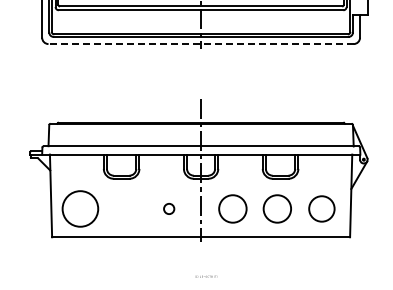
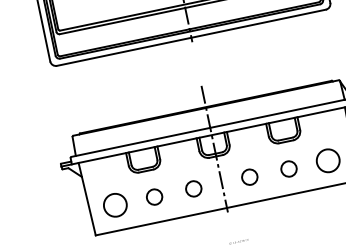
line: (201, 44) -> (191, 38), dashed -> solid
circle: (79, 208) -> (114, 205), size x0.71
circle: (124, 208) -> (154, 196), added
circle: (168, 208) -> (192, 188), size x1.67
circle: (232, 208) -> (249, 176), size x0.62
circle: (276, 208) -> (288, 168), size x0.62

